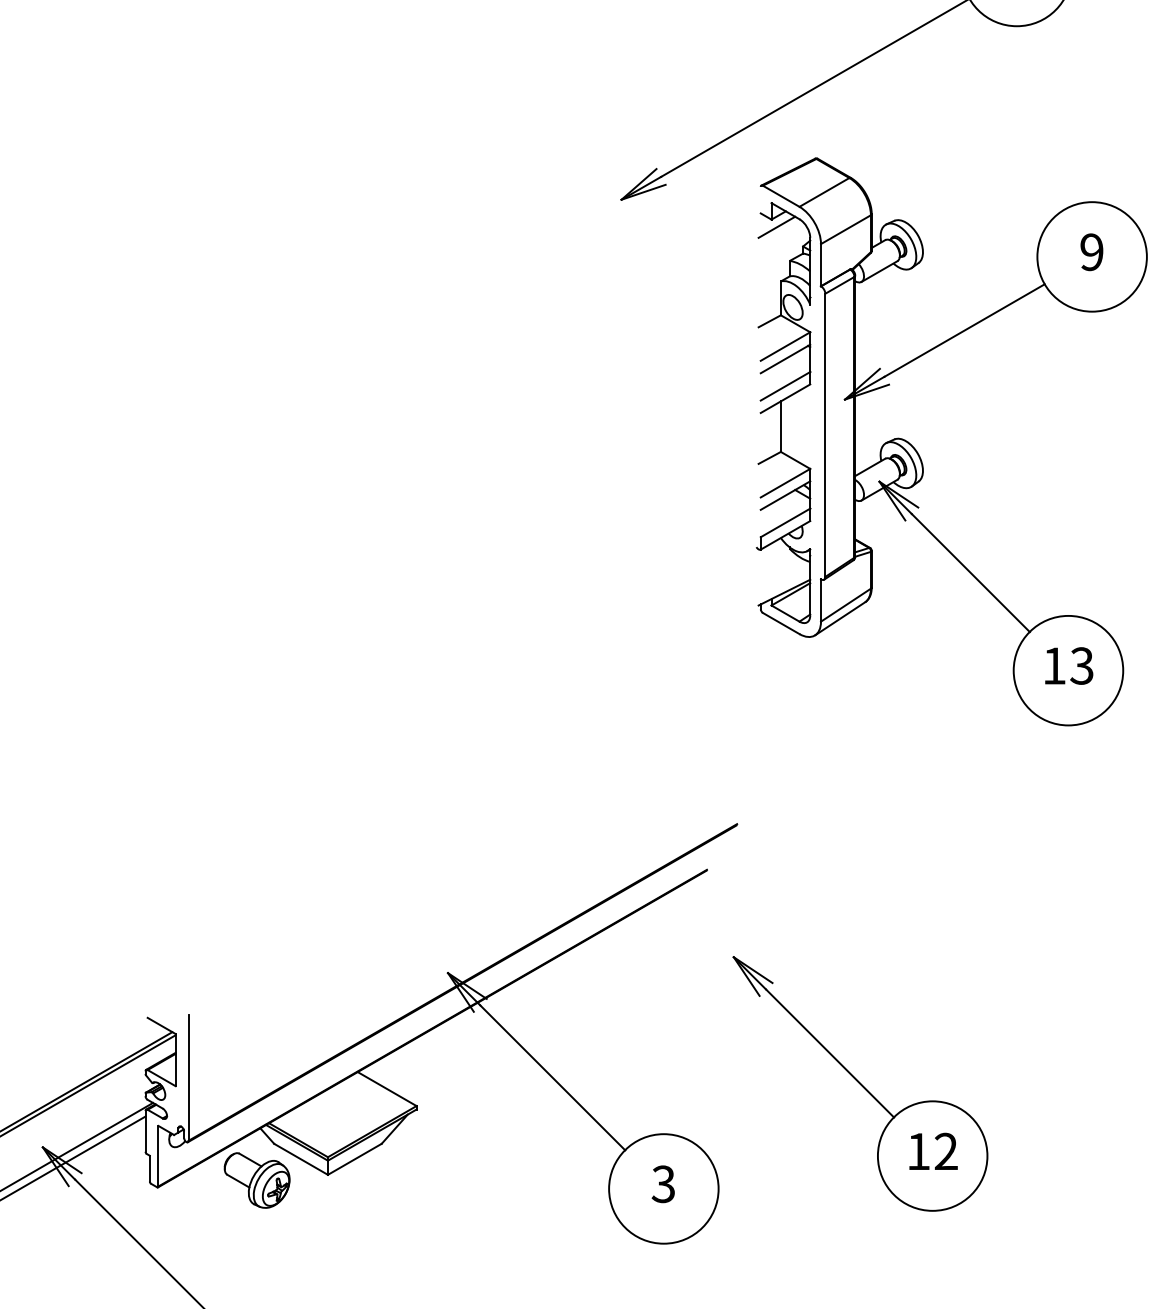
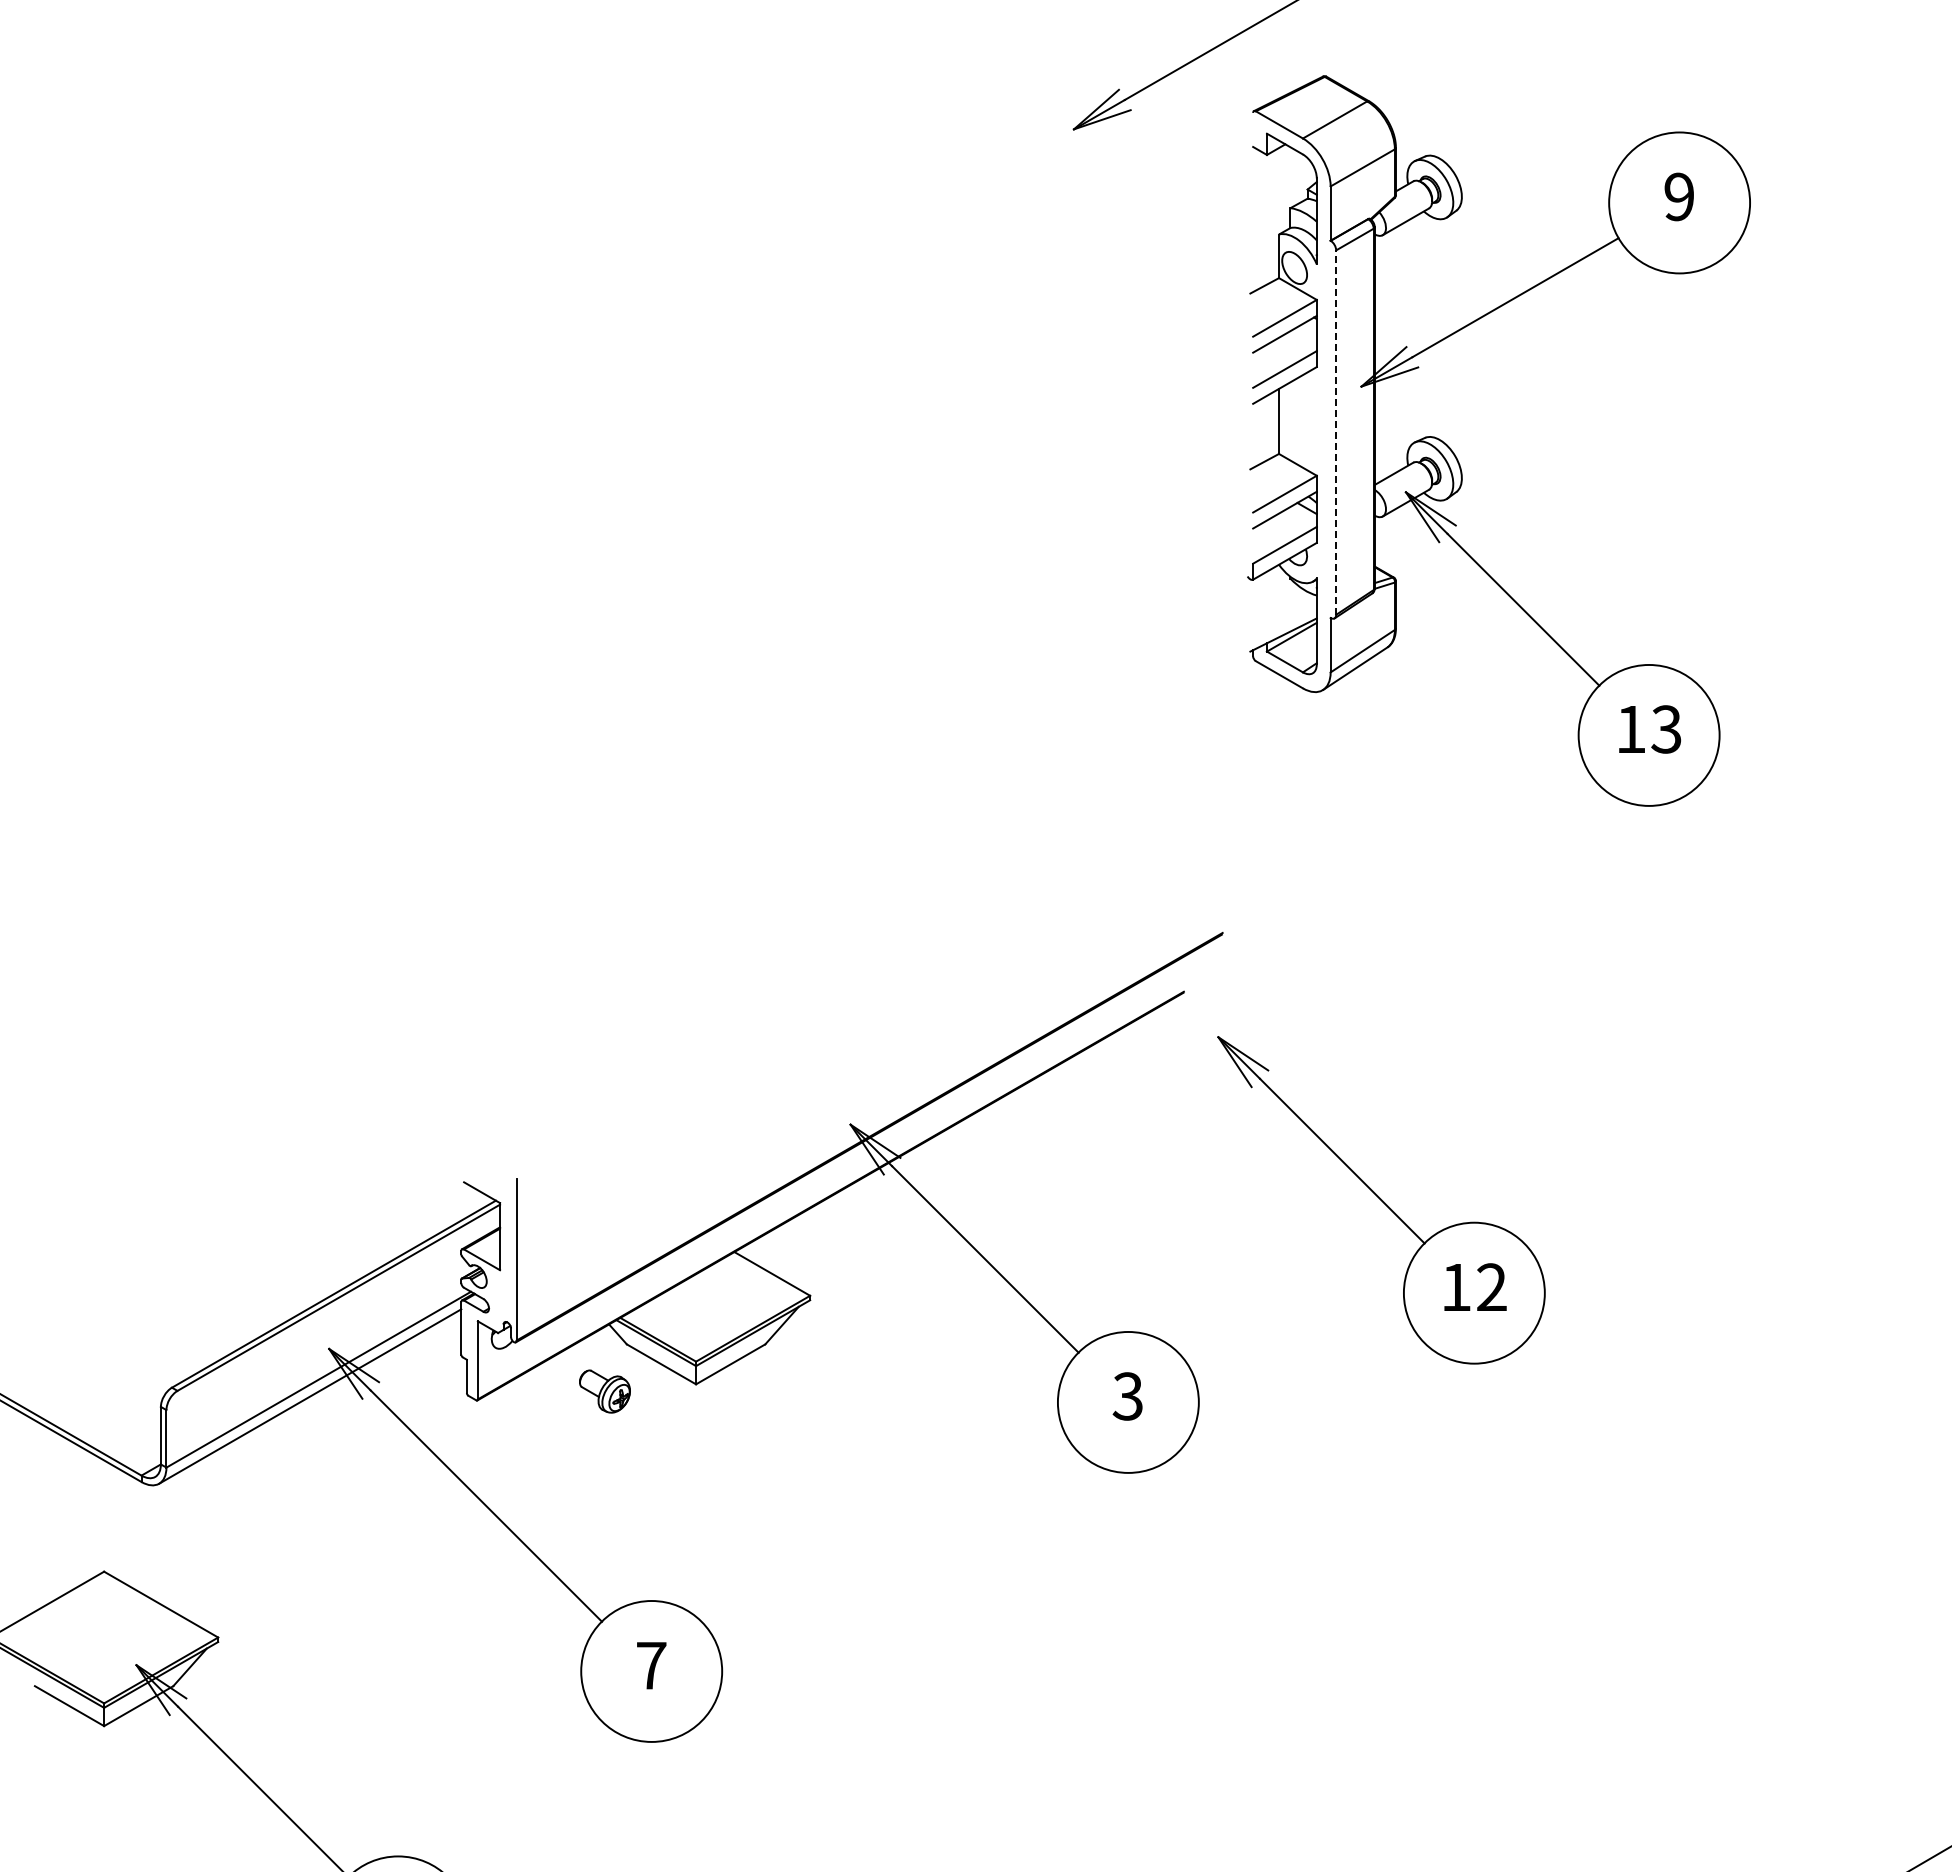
line: (776, 227) -> (1273, 164), removed
line: (825, 435) -> (1336, 432), solid -> dashed
part: (860, 1084) -> (1381, 1200), moved
part: (256, 1180) -> (604, 1391), size x0.6

